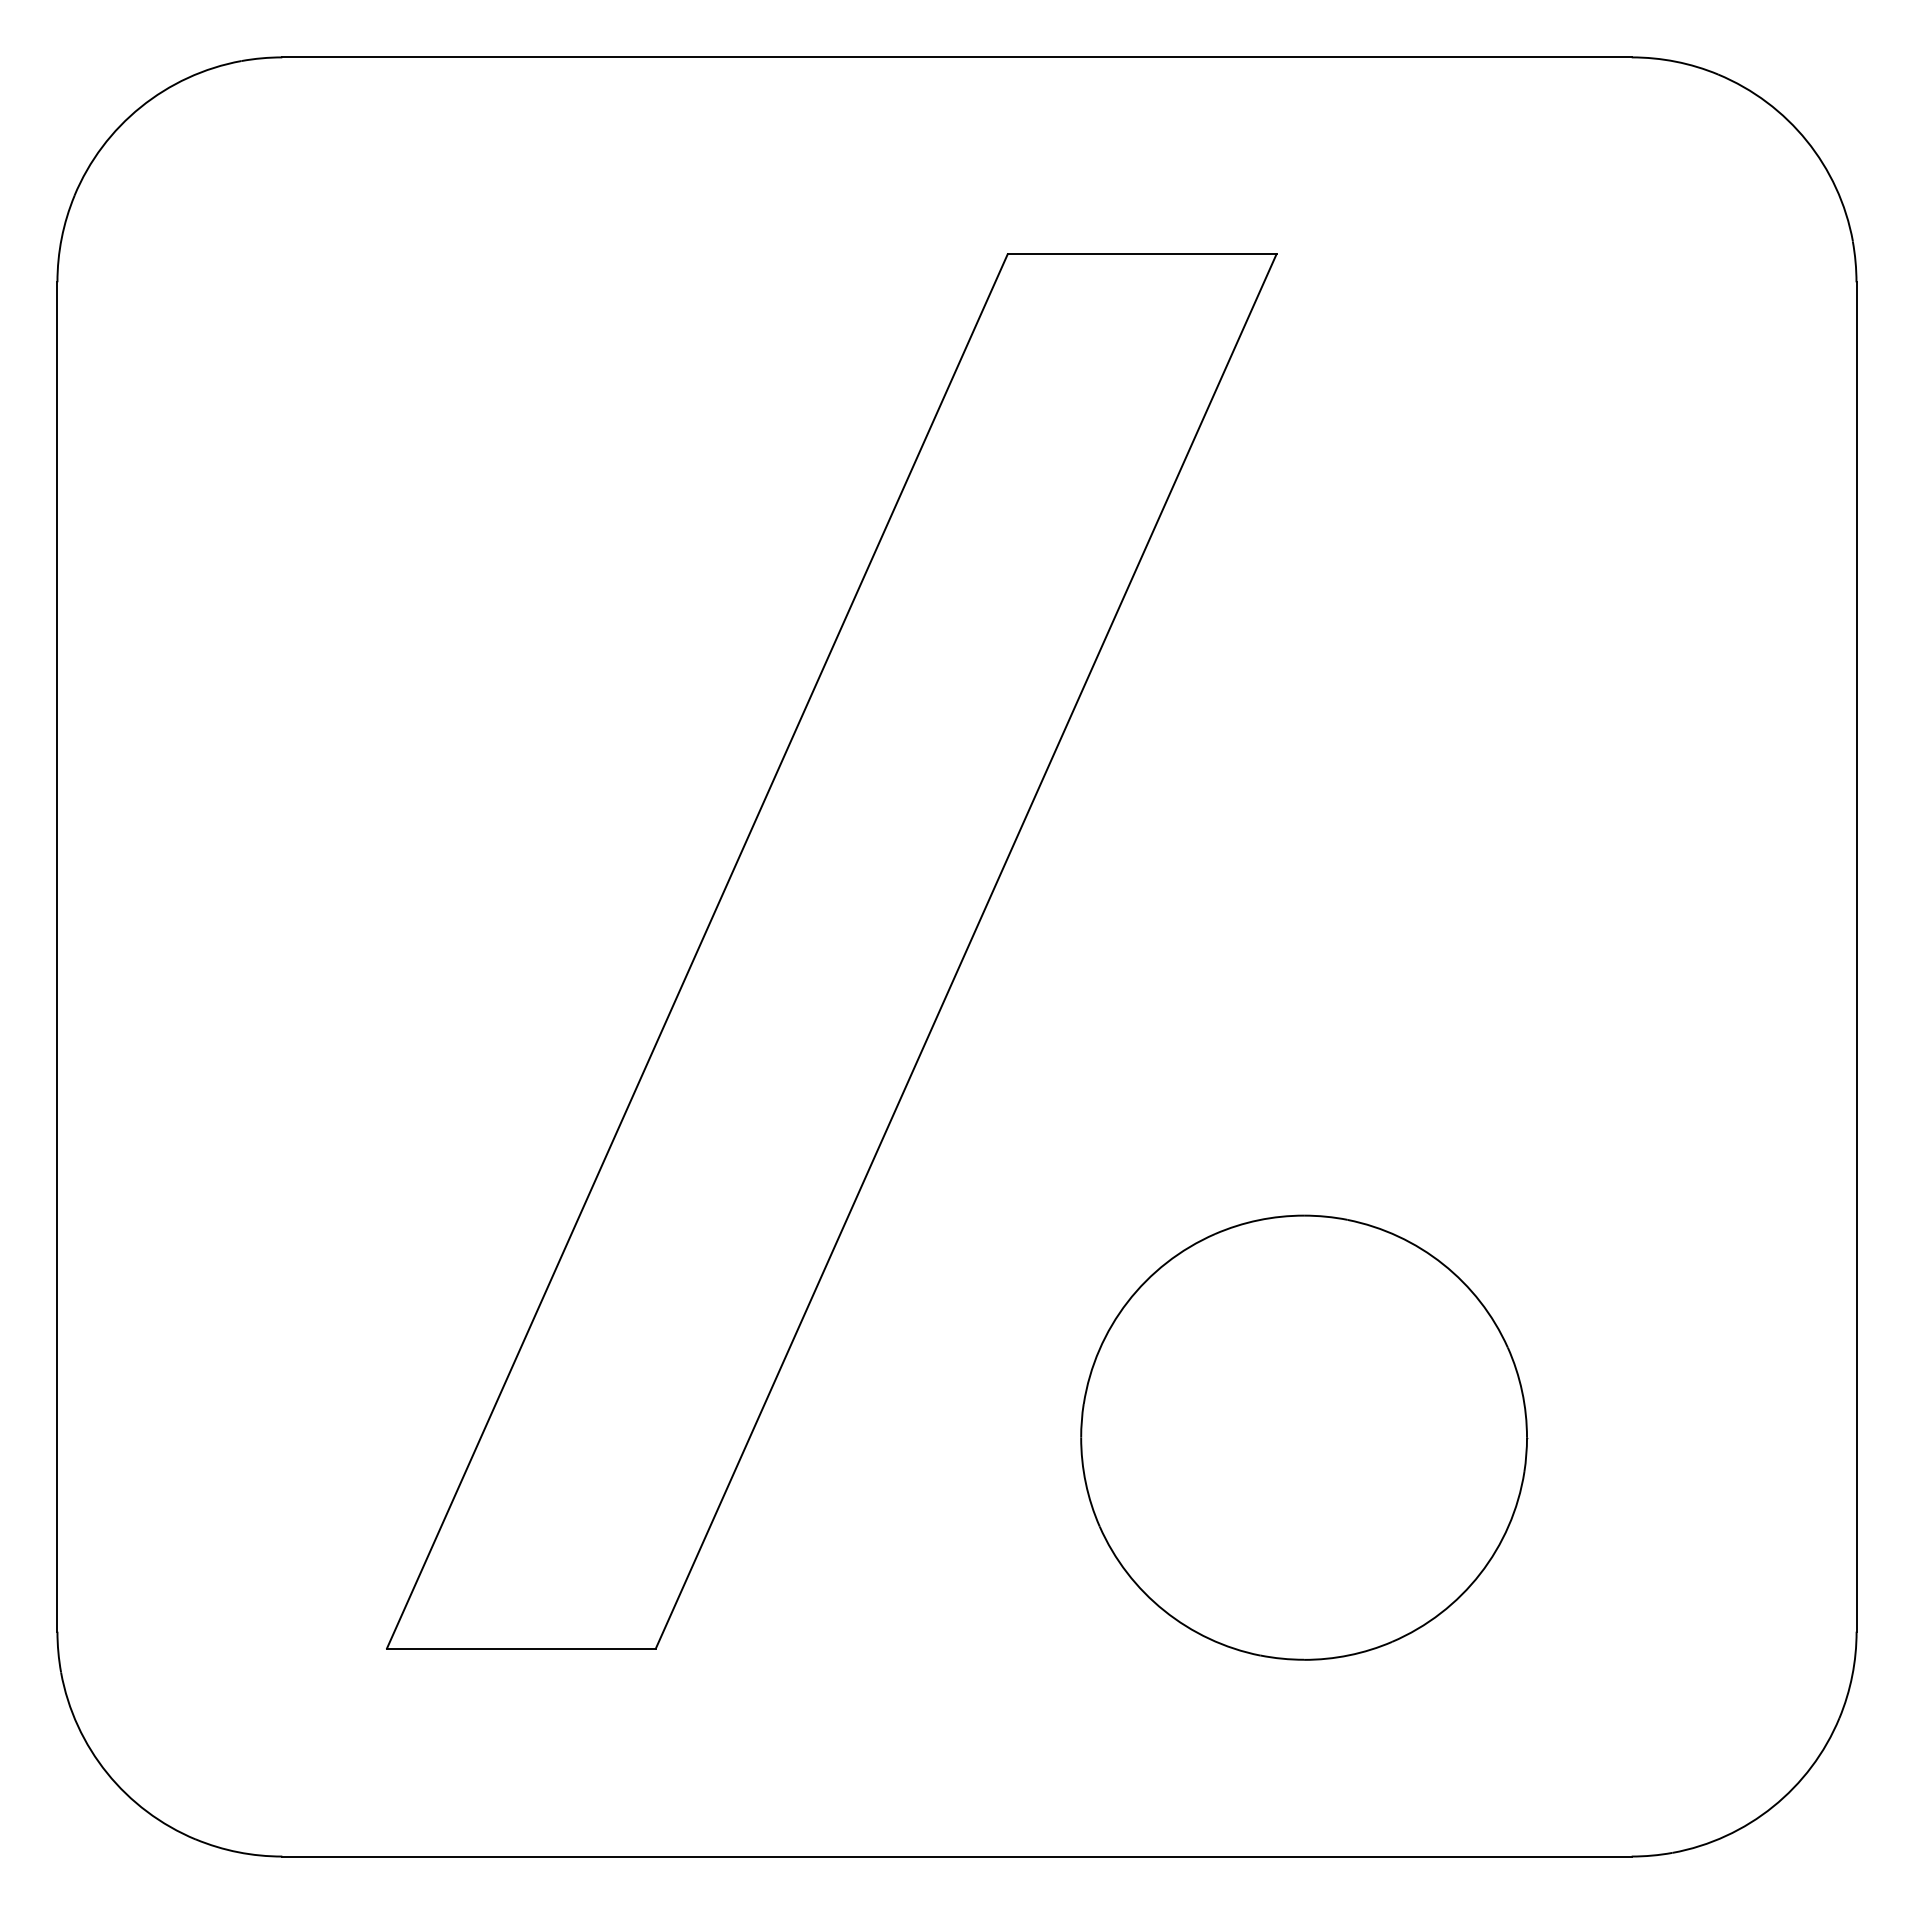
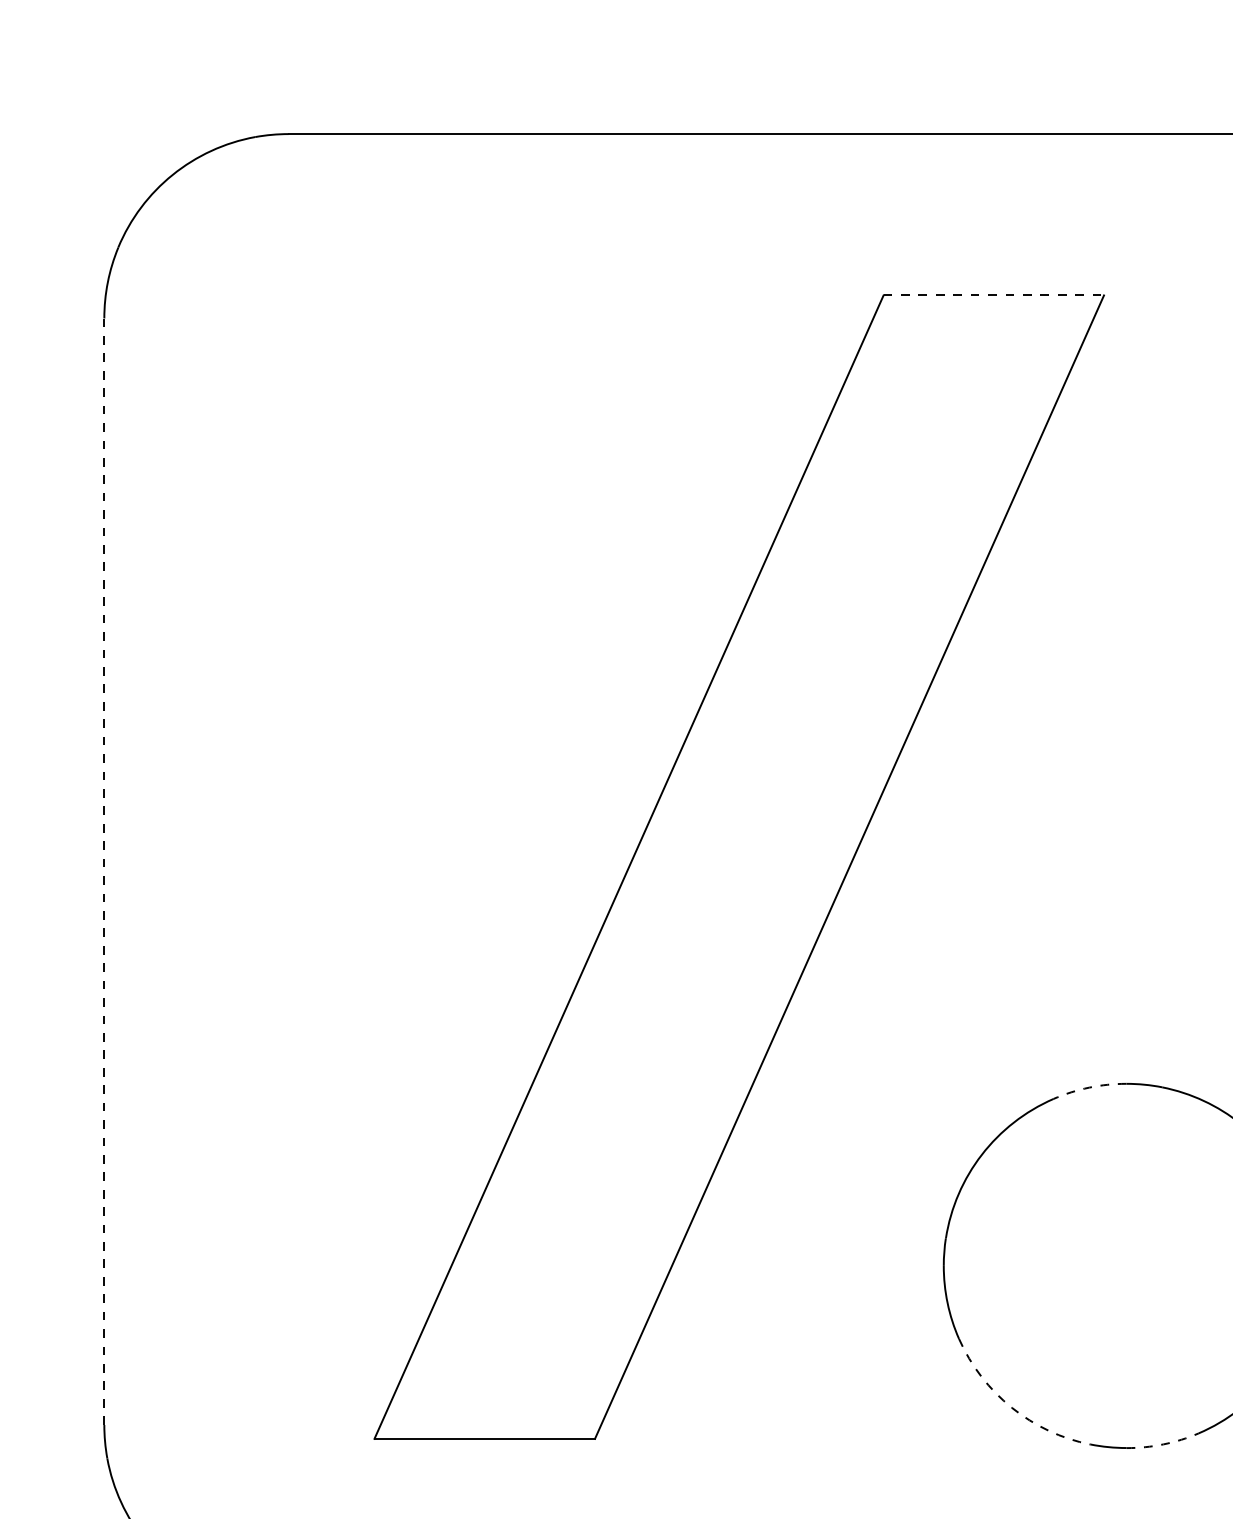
line: (1142, 254) -> (994, 295), solid -> dashed
line: (57, 957) -> (104, 872), solid -> dashed
arc: (1258, 1220) -> (1089, 1087), solid -> dashed
arc: (1164, 1610) -> (1012, 1407), solid -> dashed
arc: (1349, 1655) -> (1163, 1444), solid -> dashed

